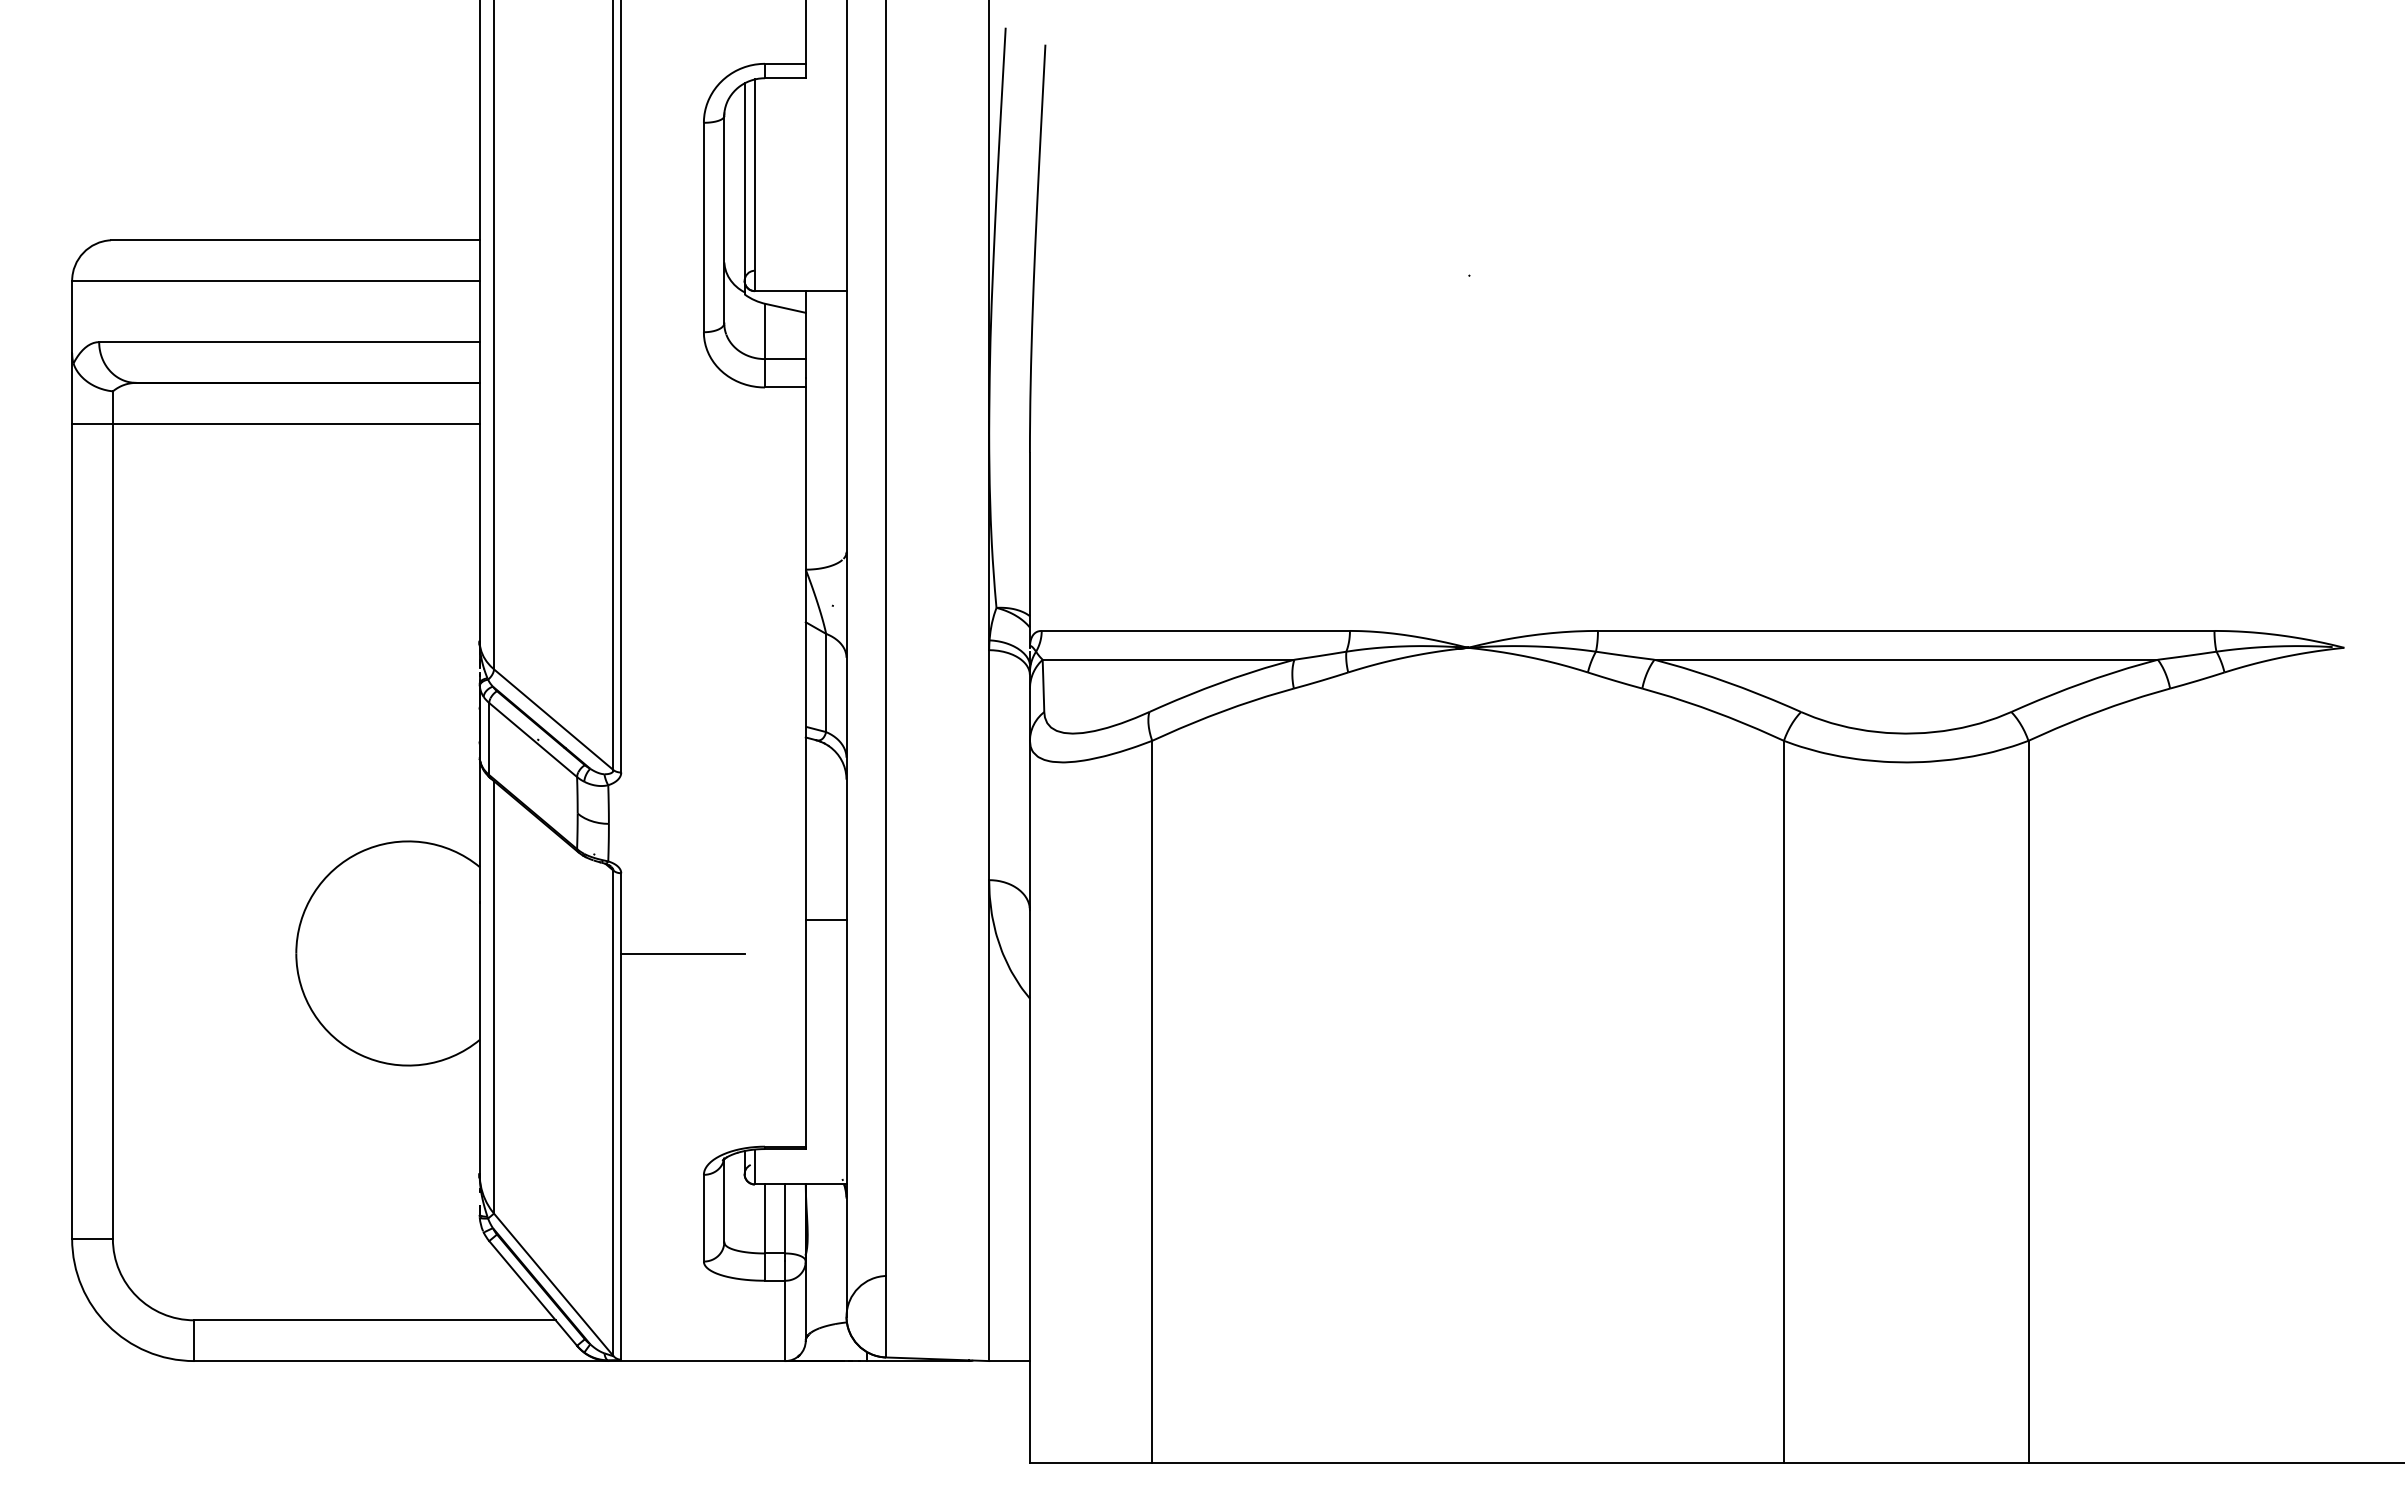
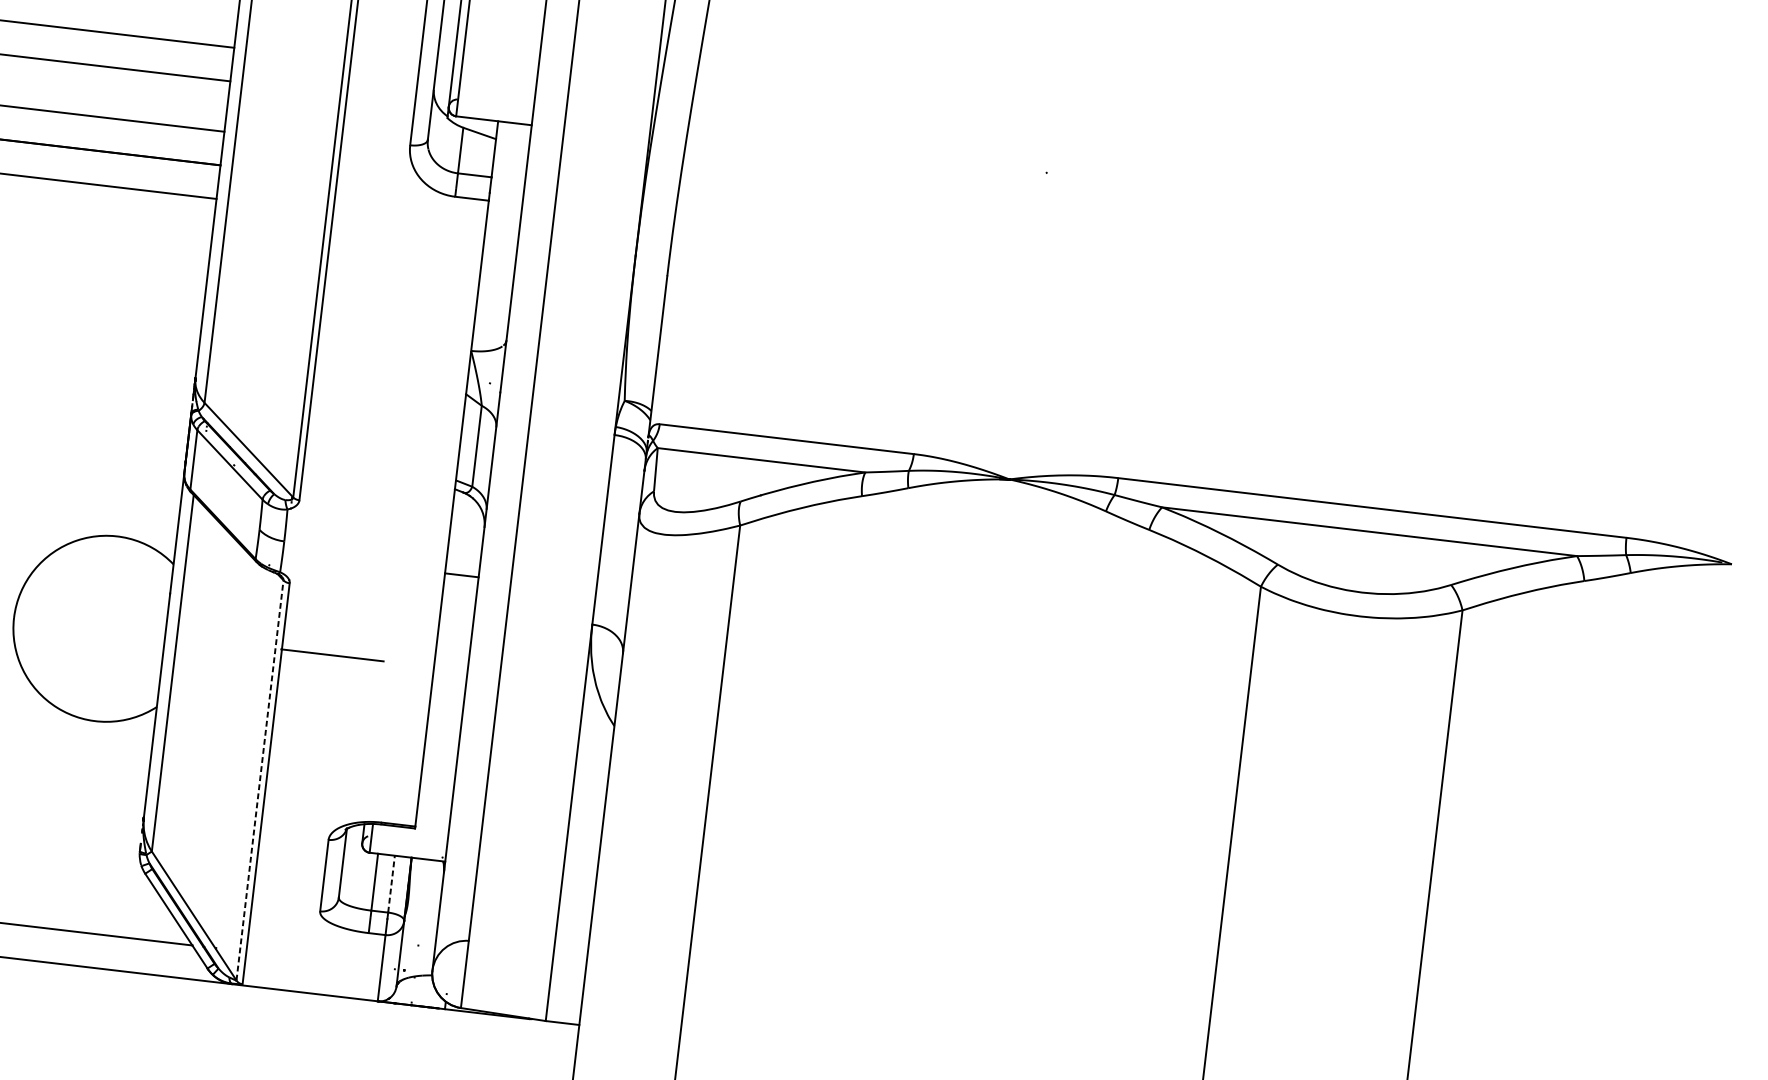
line: (825, 919) -> (461, 575), moved
line: (613, 1113) -> (260, 780), solid -> dashed
line: (785, 1218) -> (391, 883), solid -> dashed

